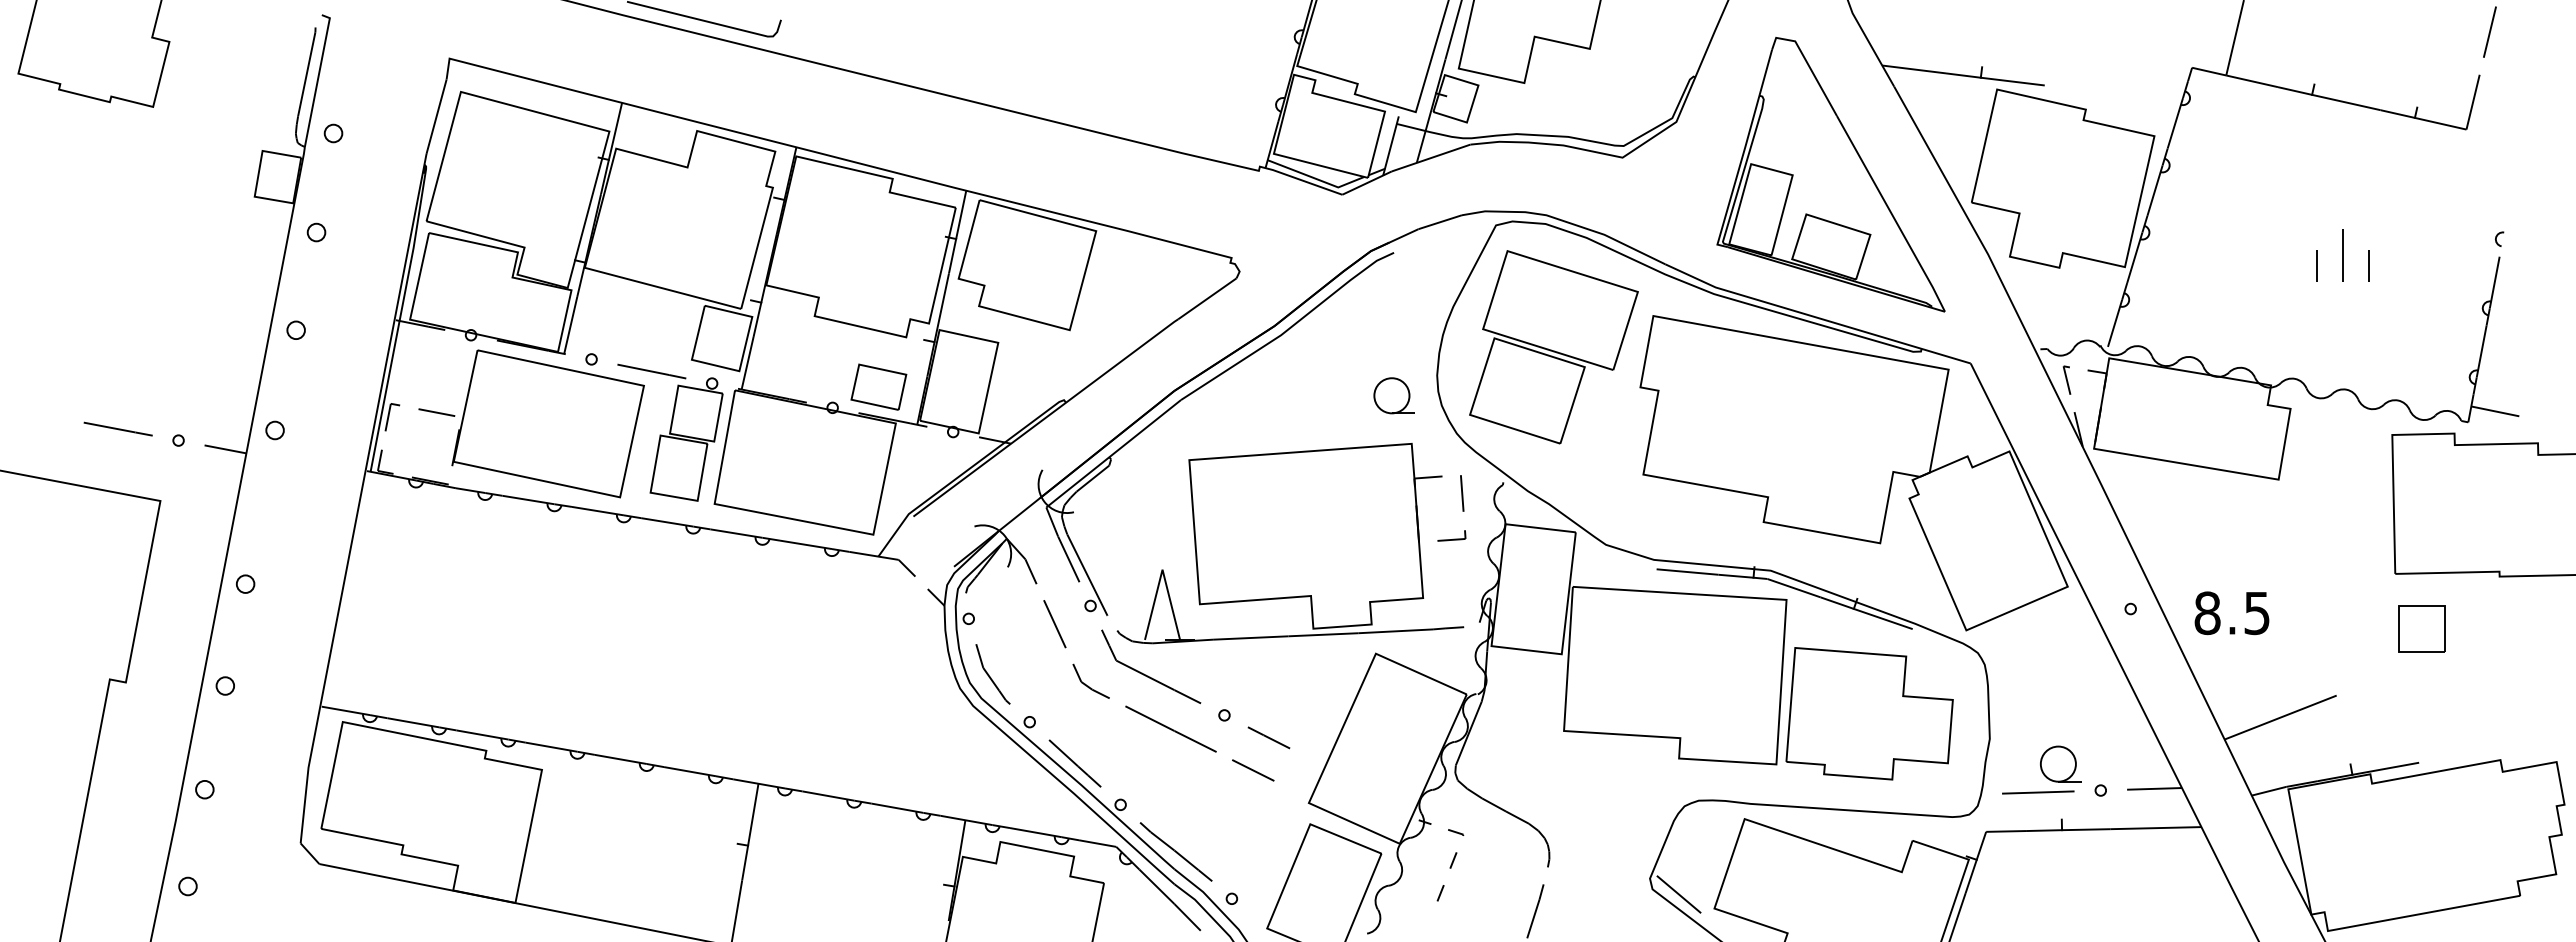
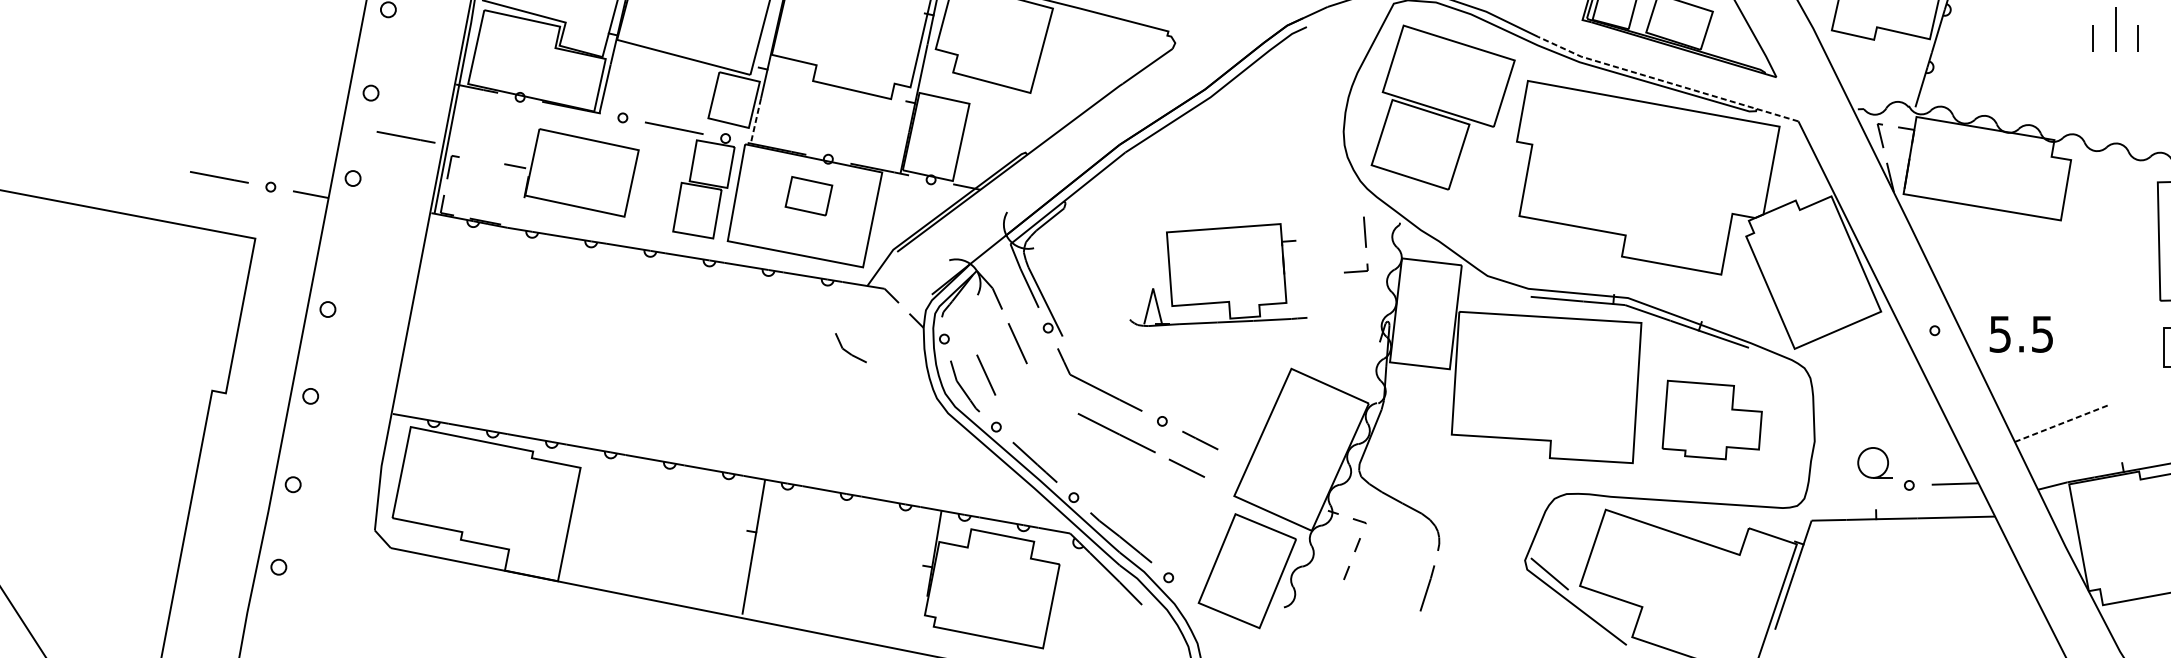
line: (1816, 317) -> (1666, 82), solid -> dashed
line: (747, 363) -> (755, 121), solid -> dashed
line: (336, 381) -> (405, 136), added
part: (878, 386) -> (808, 195), moved
part: (1393, 395) -> (1306, 148), removed
part: (531, 423) -> (571, 172), size x0.7
part: (1290, 543) -> (1218, 274), size x0.6
text: (2207, 613) -> (2000, 334), 8.5 -> 5.5
line: (1017, 661) -> (985, 375), added
part: (1090, 680) -> (850, 347), moved
part: (1869, 713) -> (1712, 419), size x0.7
line: (2281, 717) -> (2063, 423), solid -> dashed
line: (2038, 792) -> (1856, 487), removed

